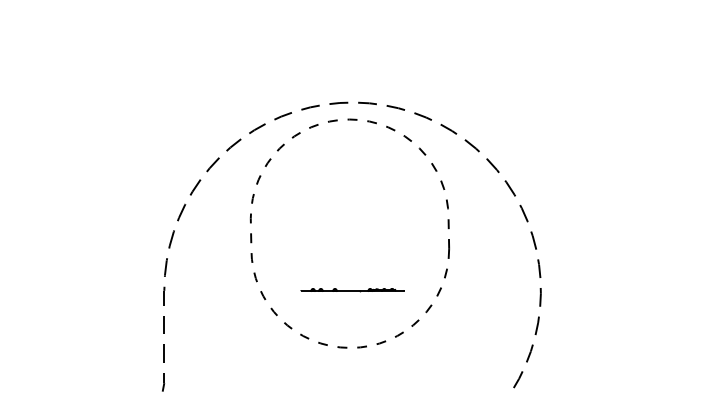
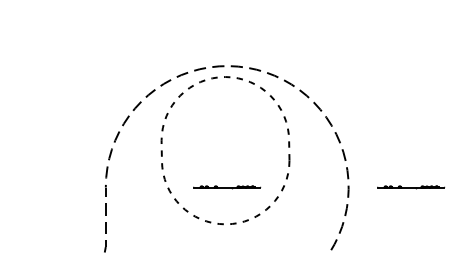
part: (638, 290) -> (411, 187), added

